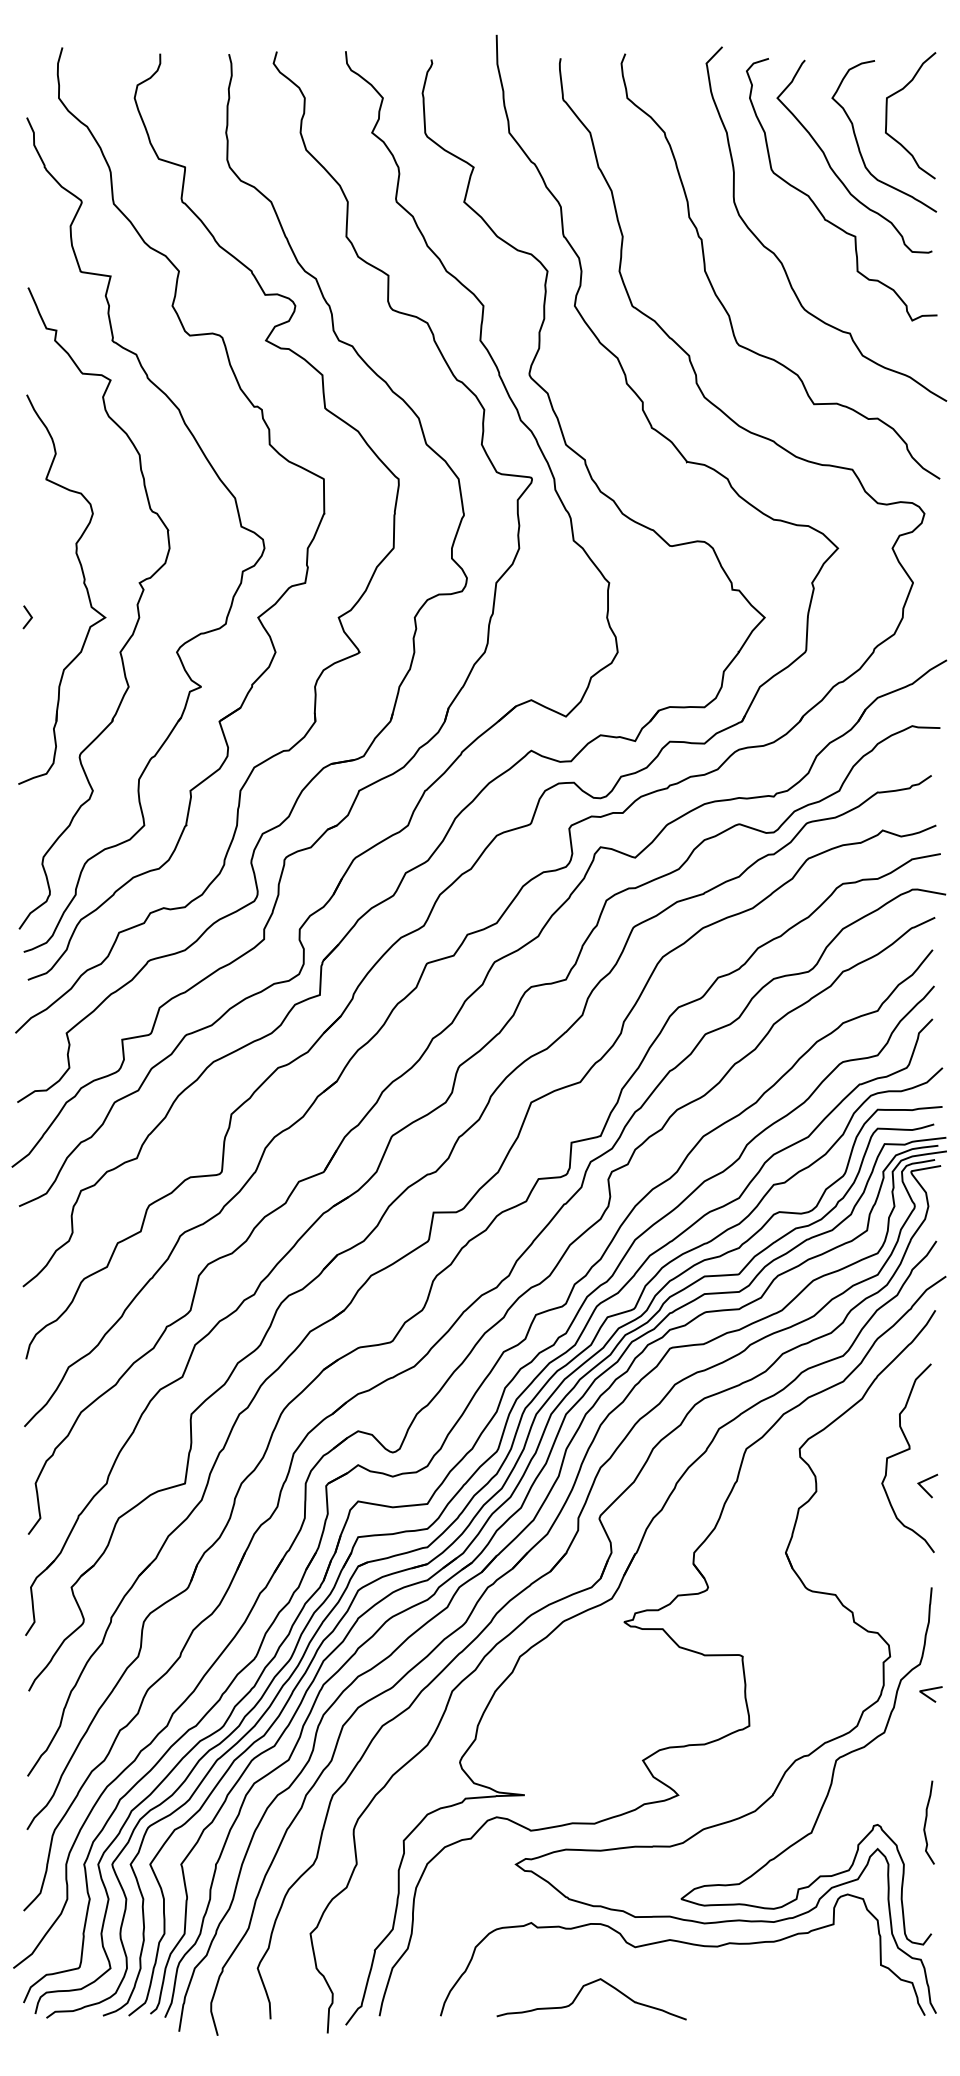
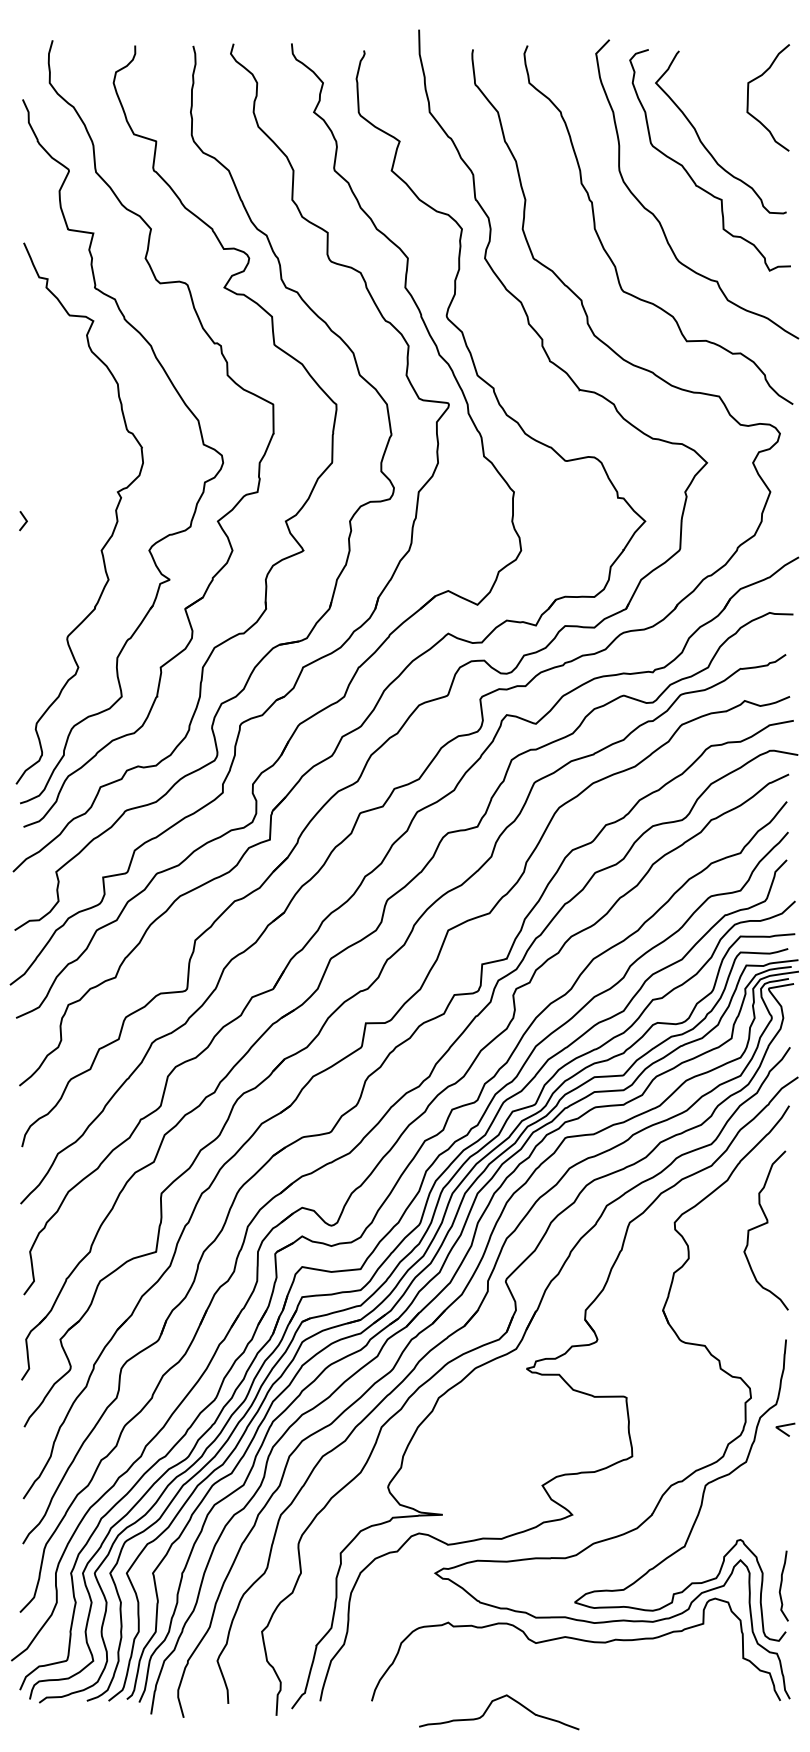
curve: (858, 143) -> (724, 121), removed
part: (83, 584) -> (70, 493), removed
line: (924, 1488) -> (780, 1256), removed
curve: (926, 1822) -> (781, 1585), moved
curve: (581, 1991) -> (490, 1705), moved

